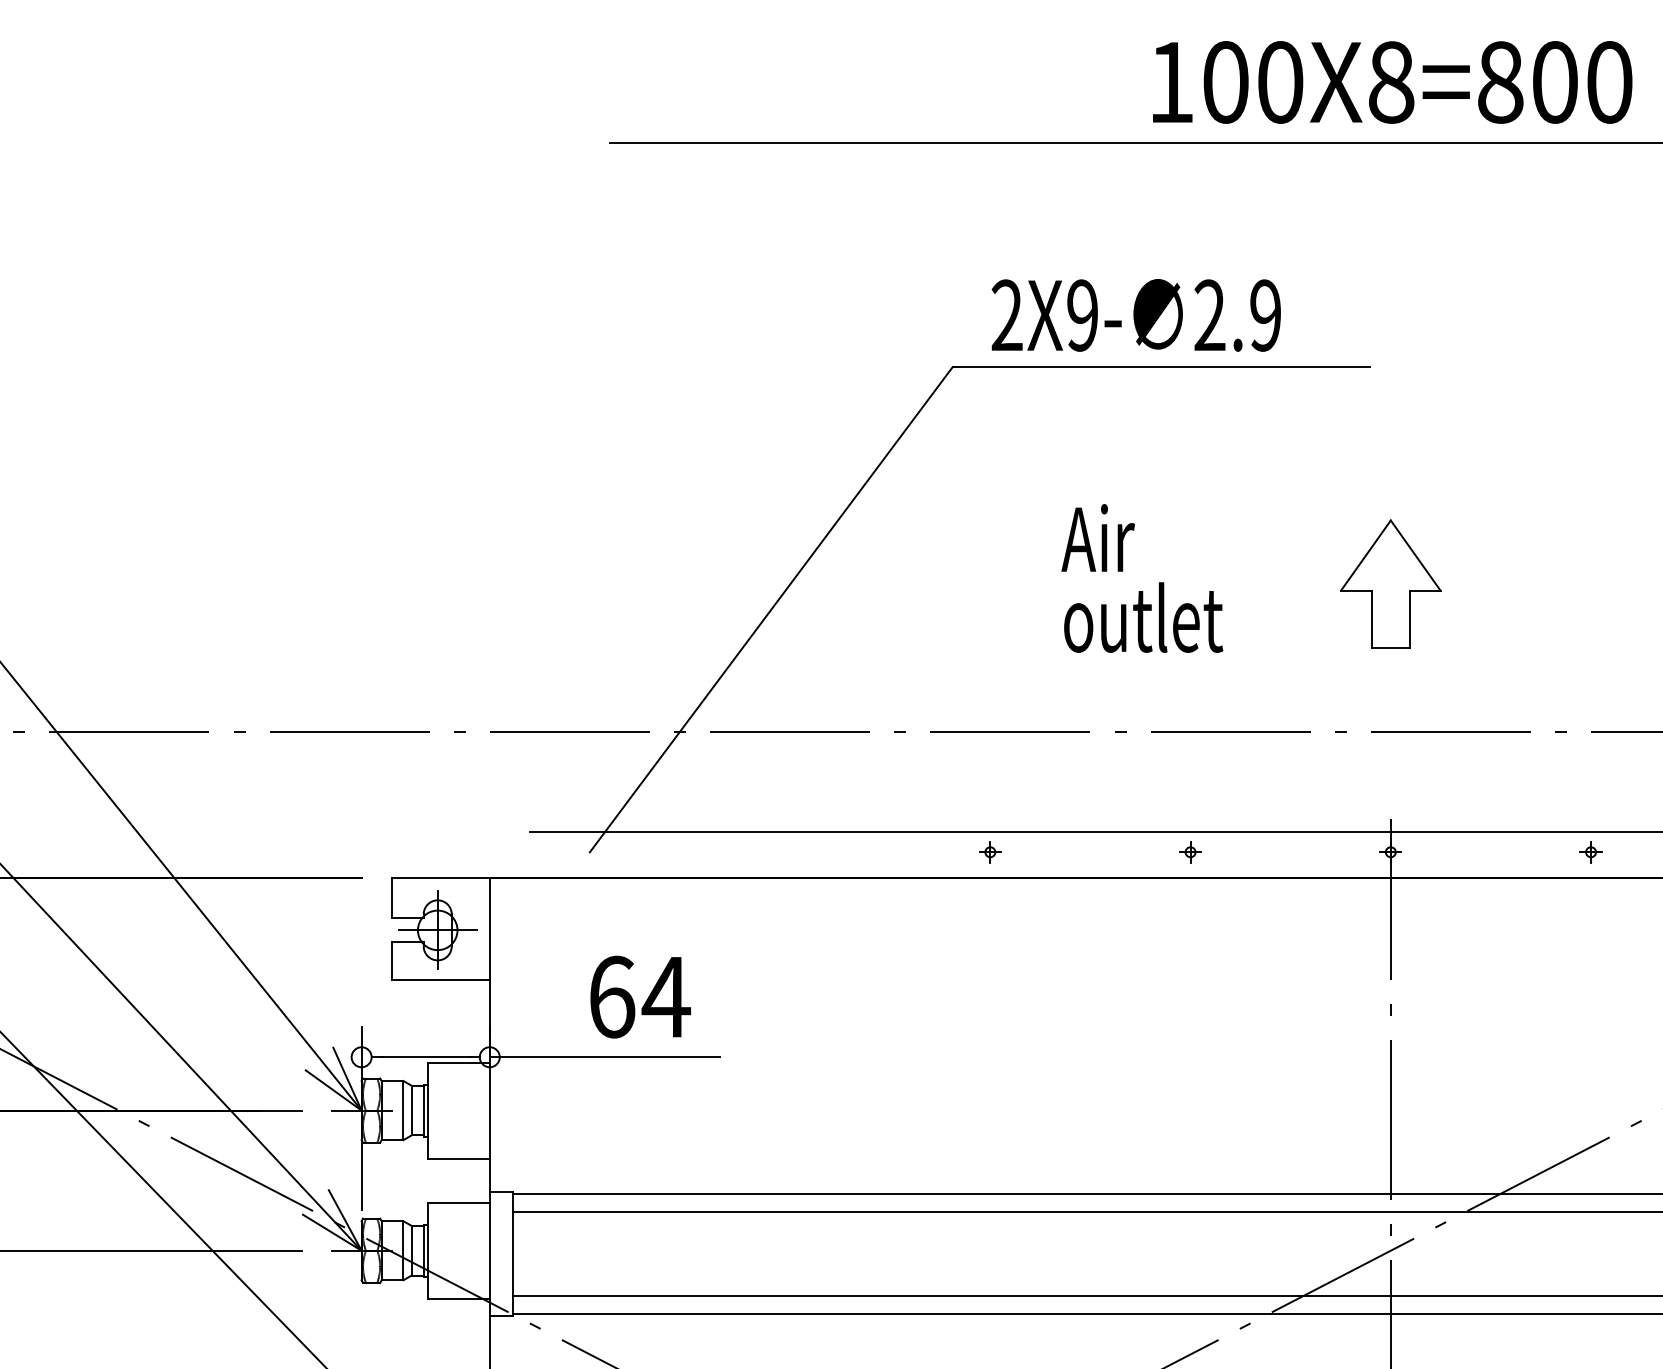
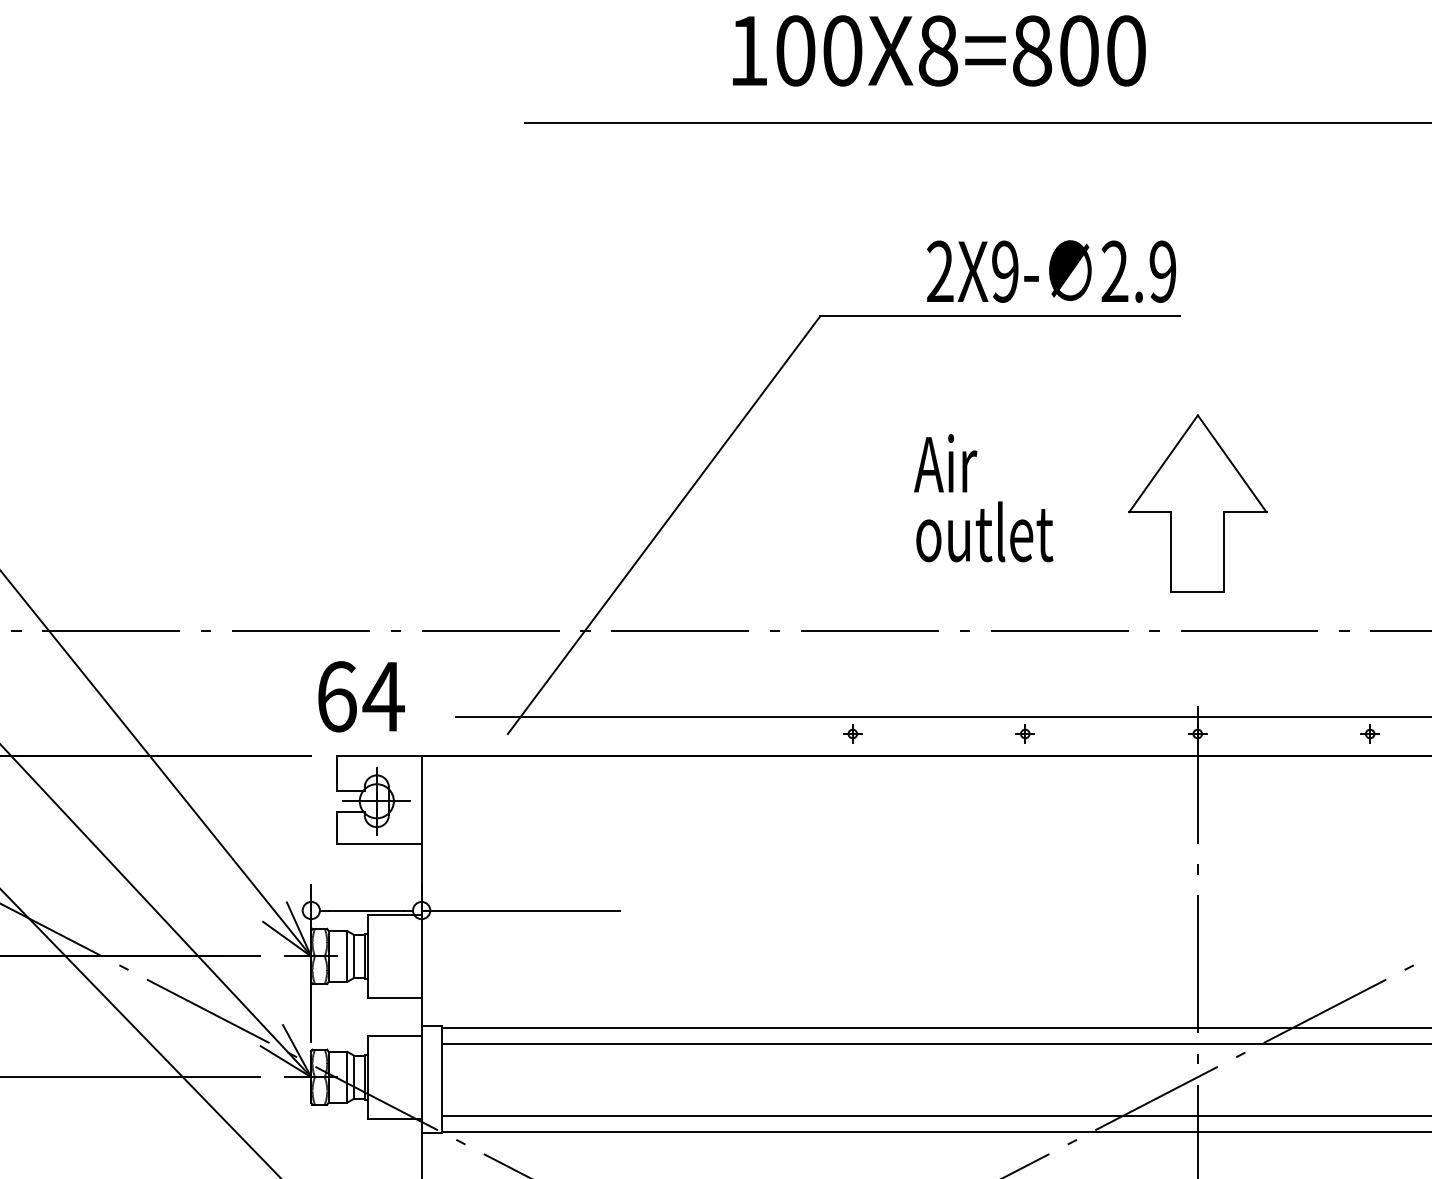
text: (1392, 81) -> (939, 50), moved
text: (1136, 315) -> (1051, 271), moved
part: (1390, 583) -> (1197, 502), size x1.6
text: (640, 996) -> (361, 696), moved

